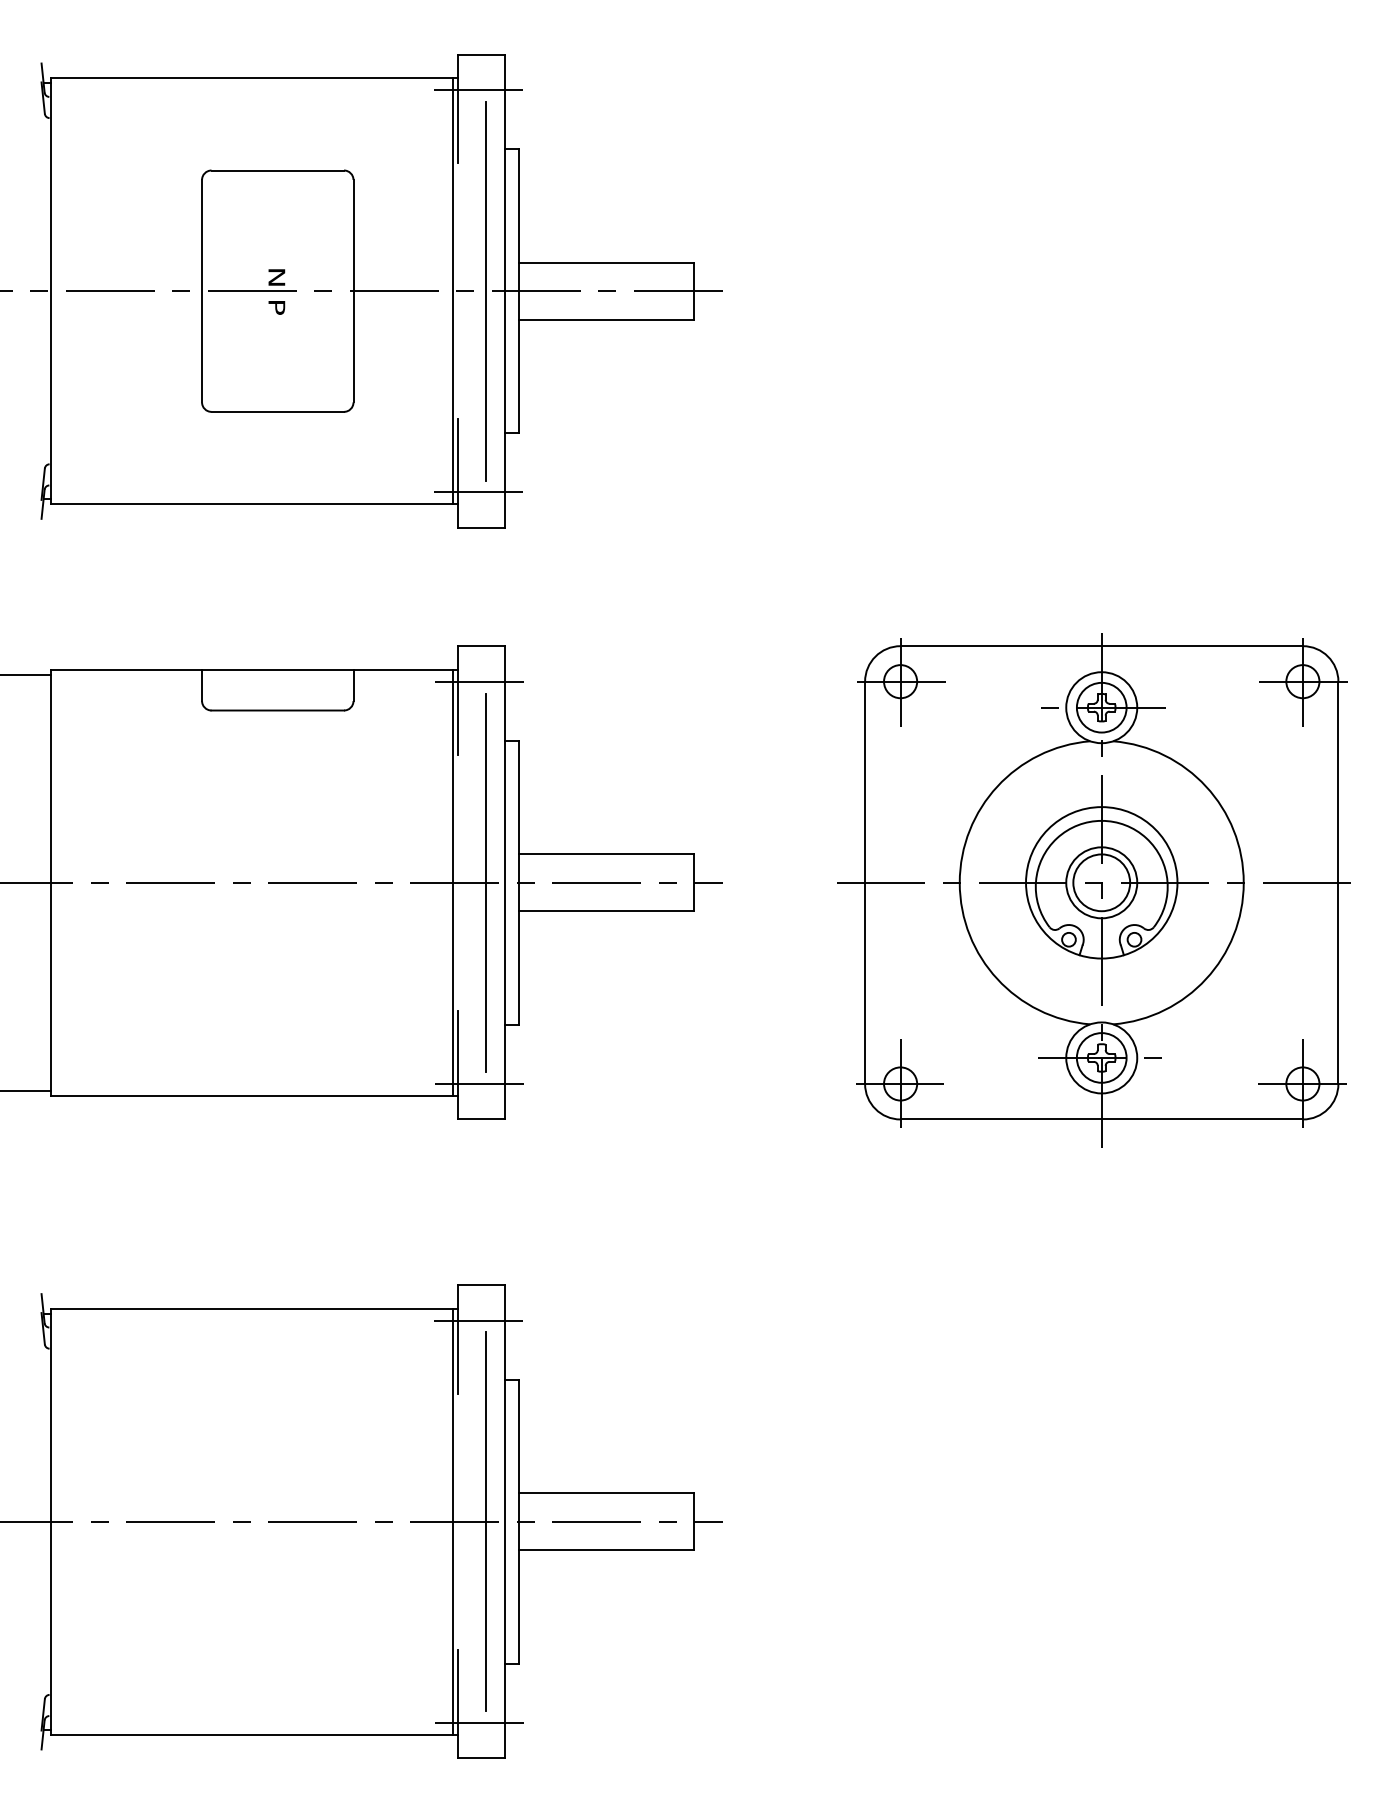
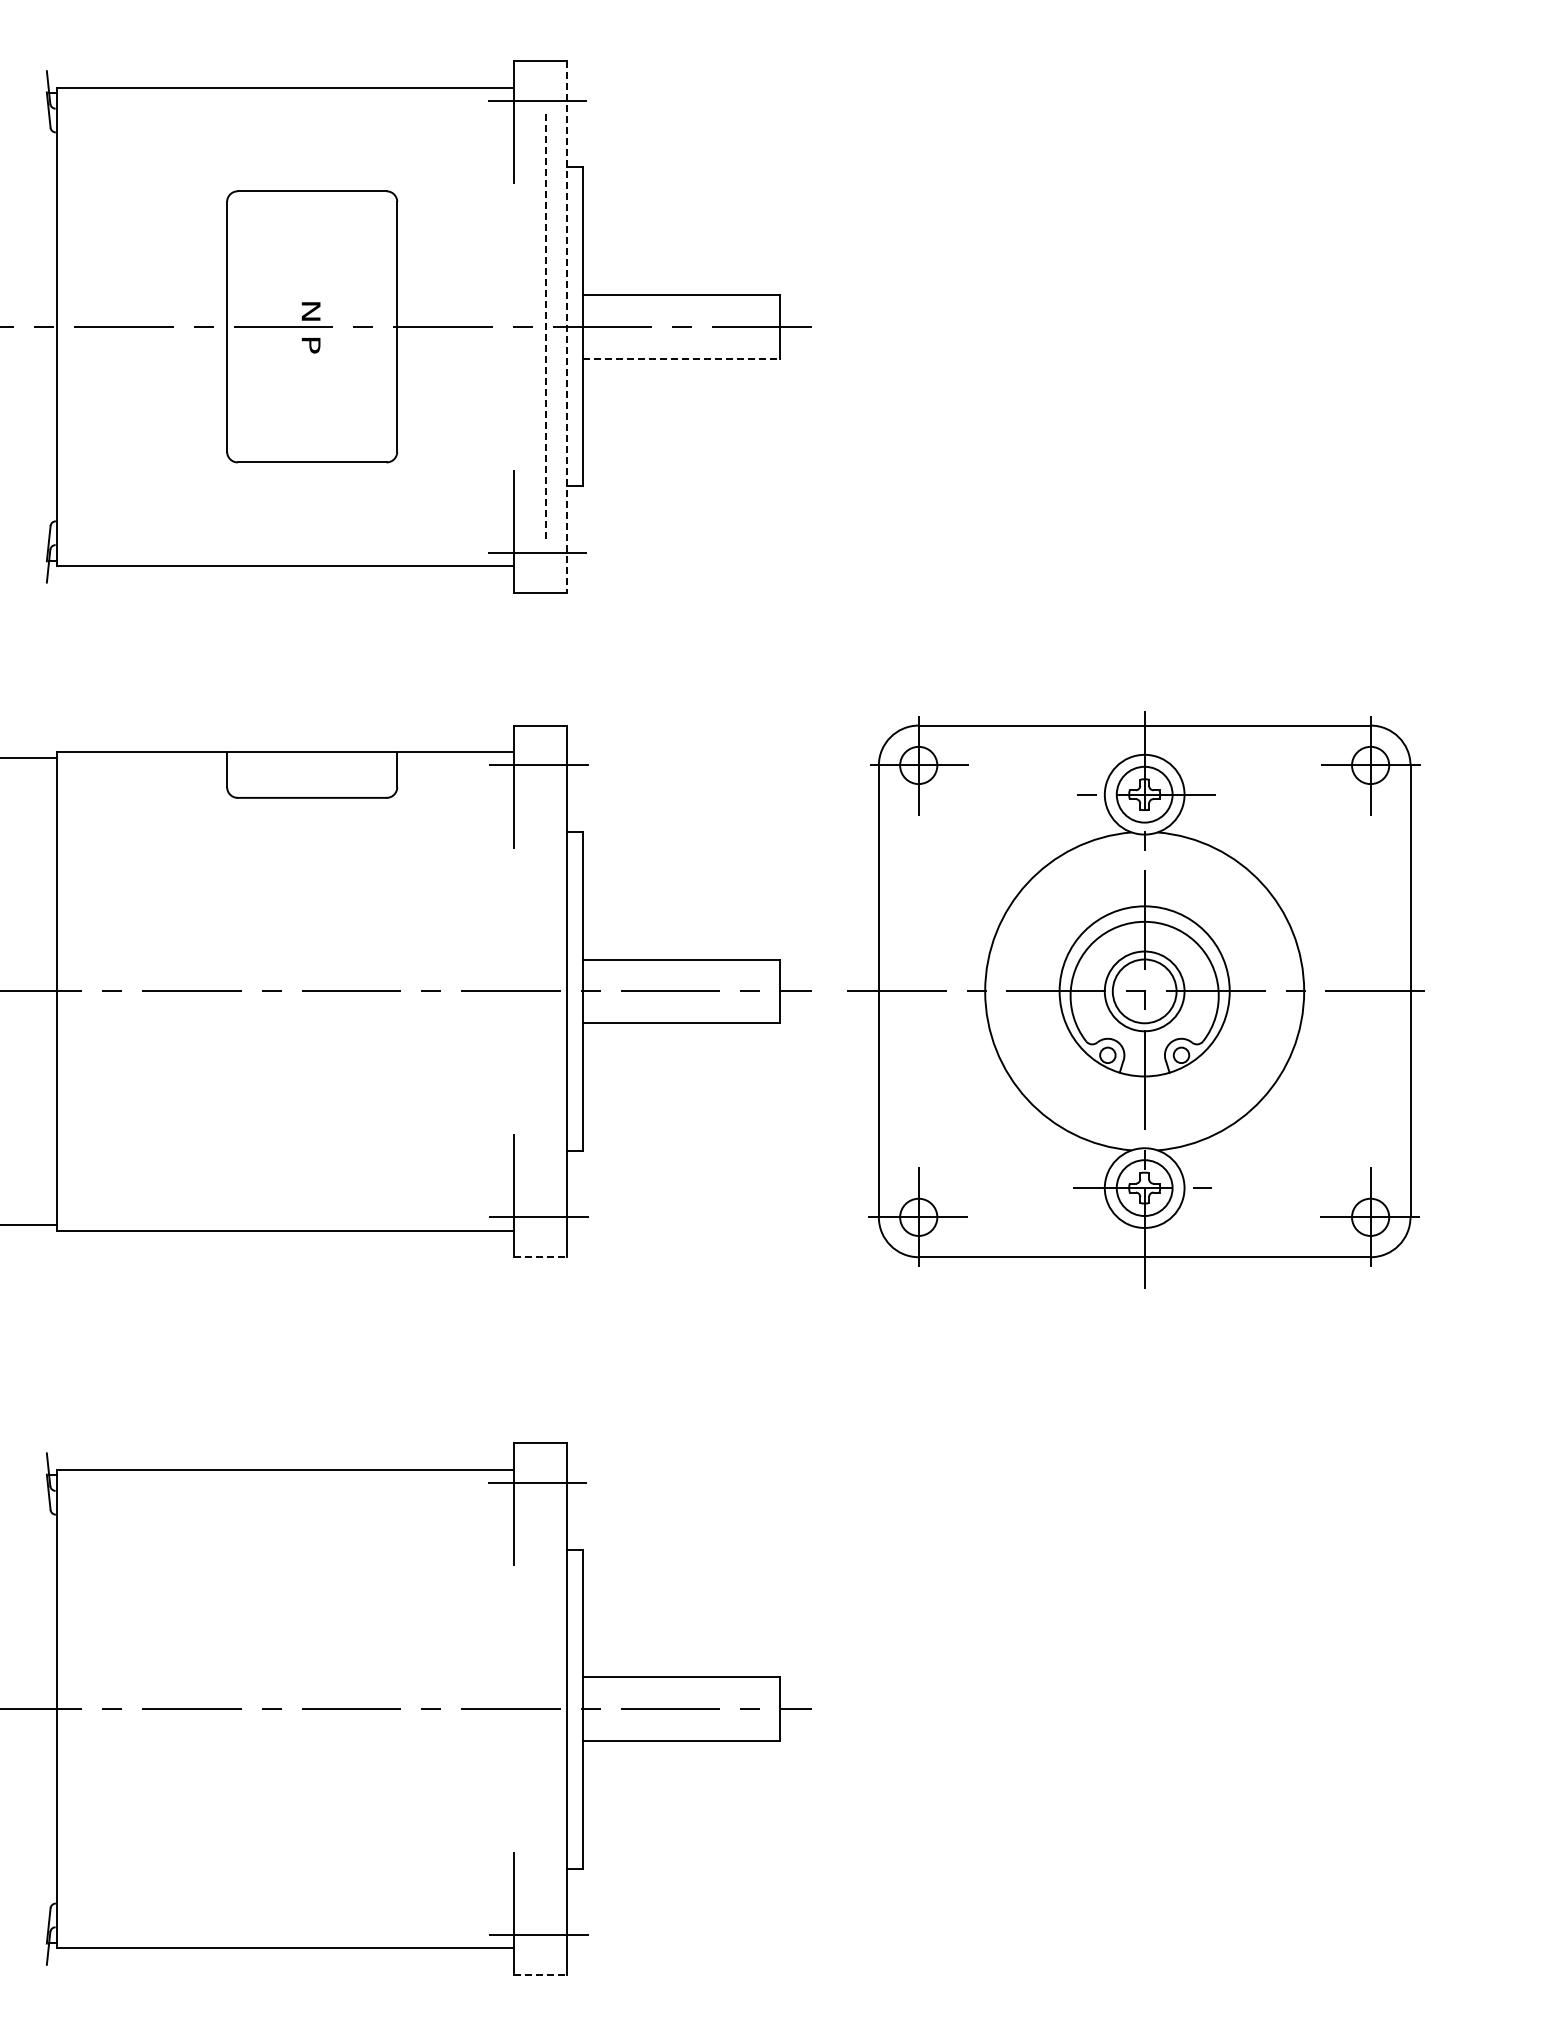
line: (452, 290) -> (508, 326), removed
line: (486, 290) -> (546, 326), solid -> dashed
line: (505, 290) -> (567, 326), solid -> dashed
line: (607, 319) -> (682, 358), solid -> dashed
line: (452, 882) -> (508, 991), removed
line: (486, 882) -> (546, 991), removed
part: (1093, 890) -> (1135, 999), moved
line: (481, 1119) -> (540, 1257), solid -> dashed
line: (452, 1521) -> (508, 1708), removed
line: (486, 1521) -> (546, 1708), removed
line: (481, 1758) -> (540, 1974), solid -> dashed

